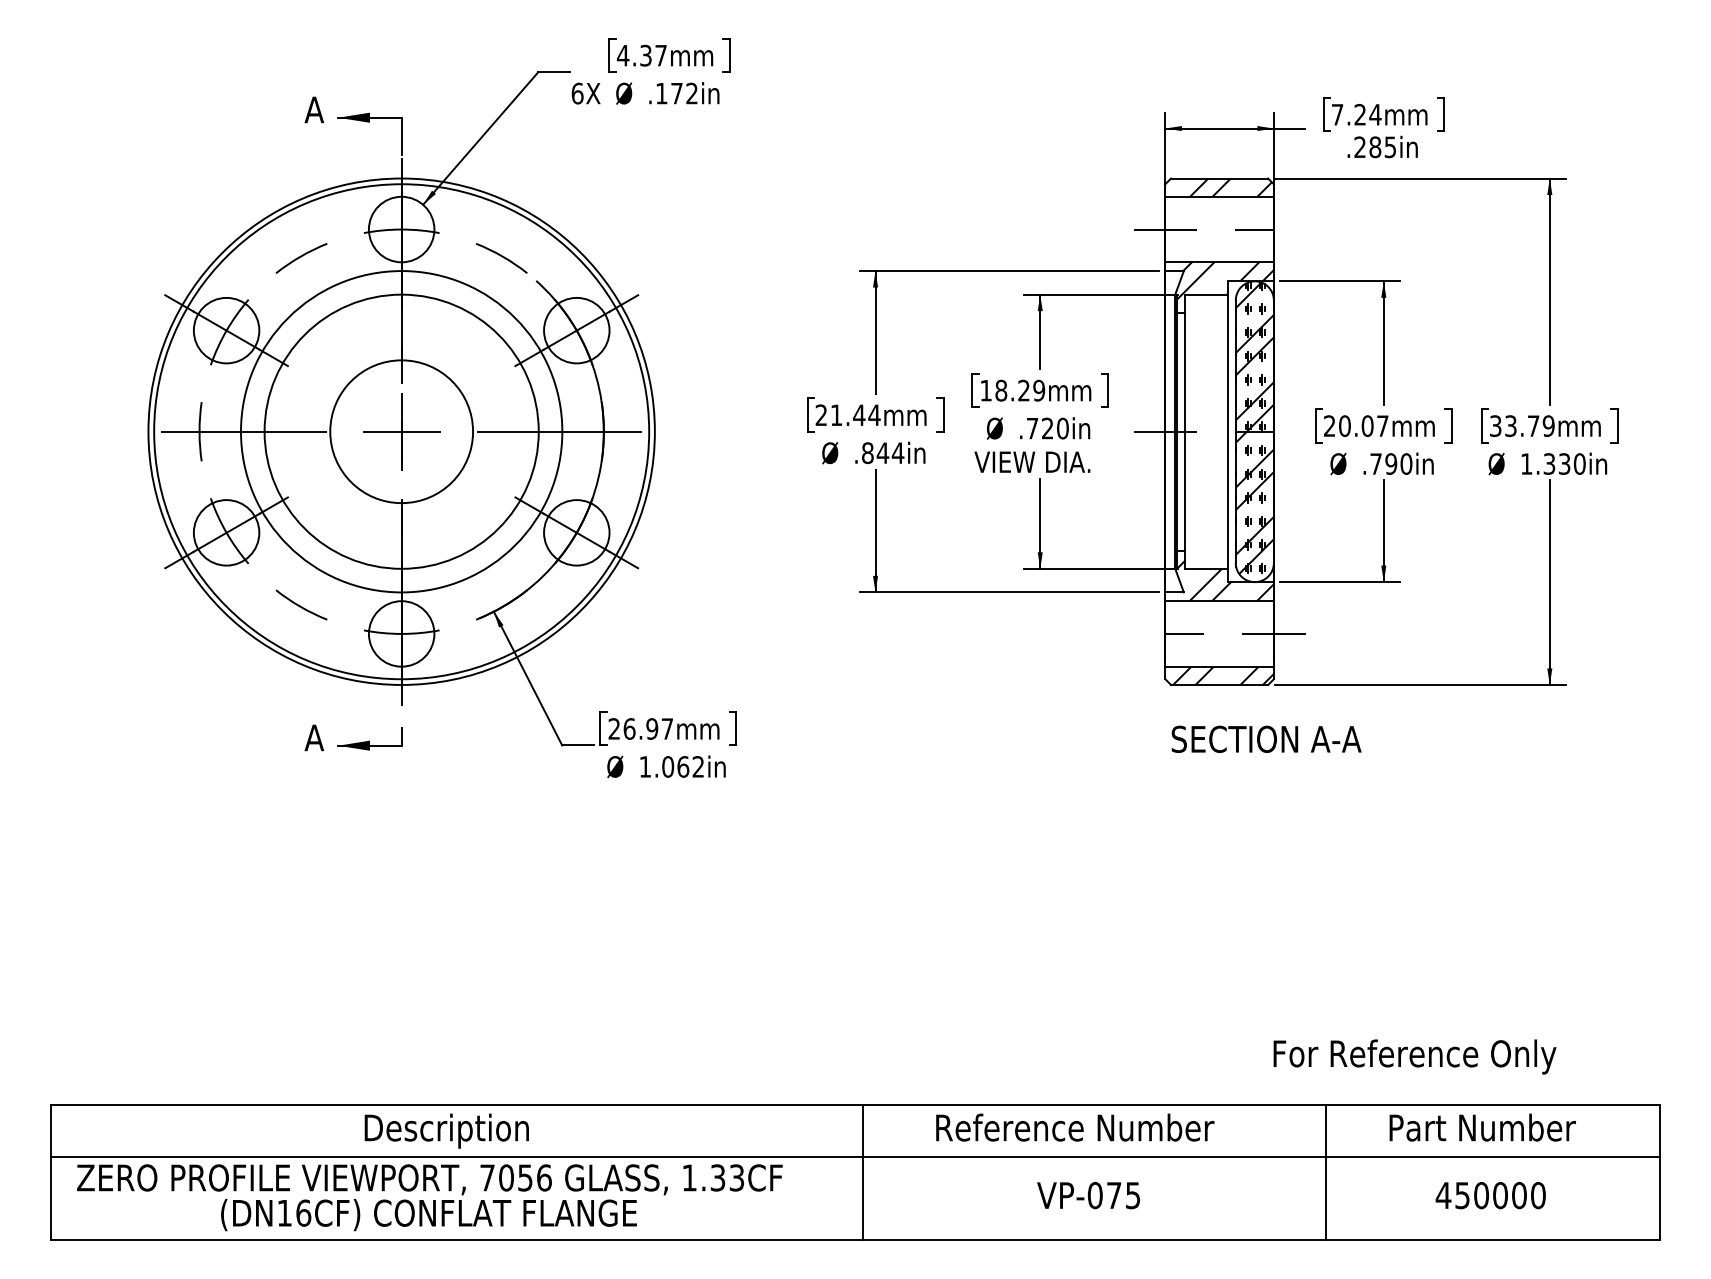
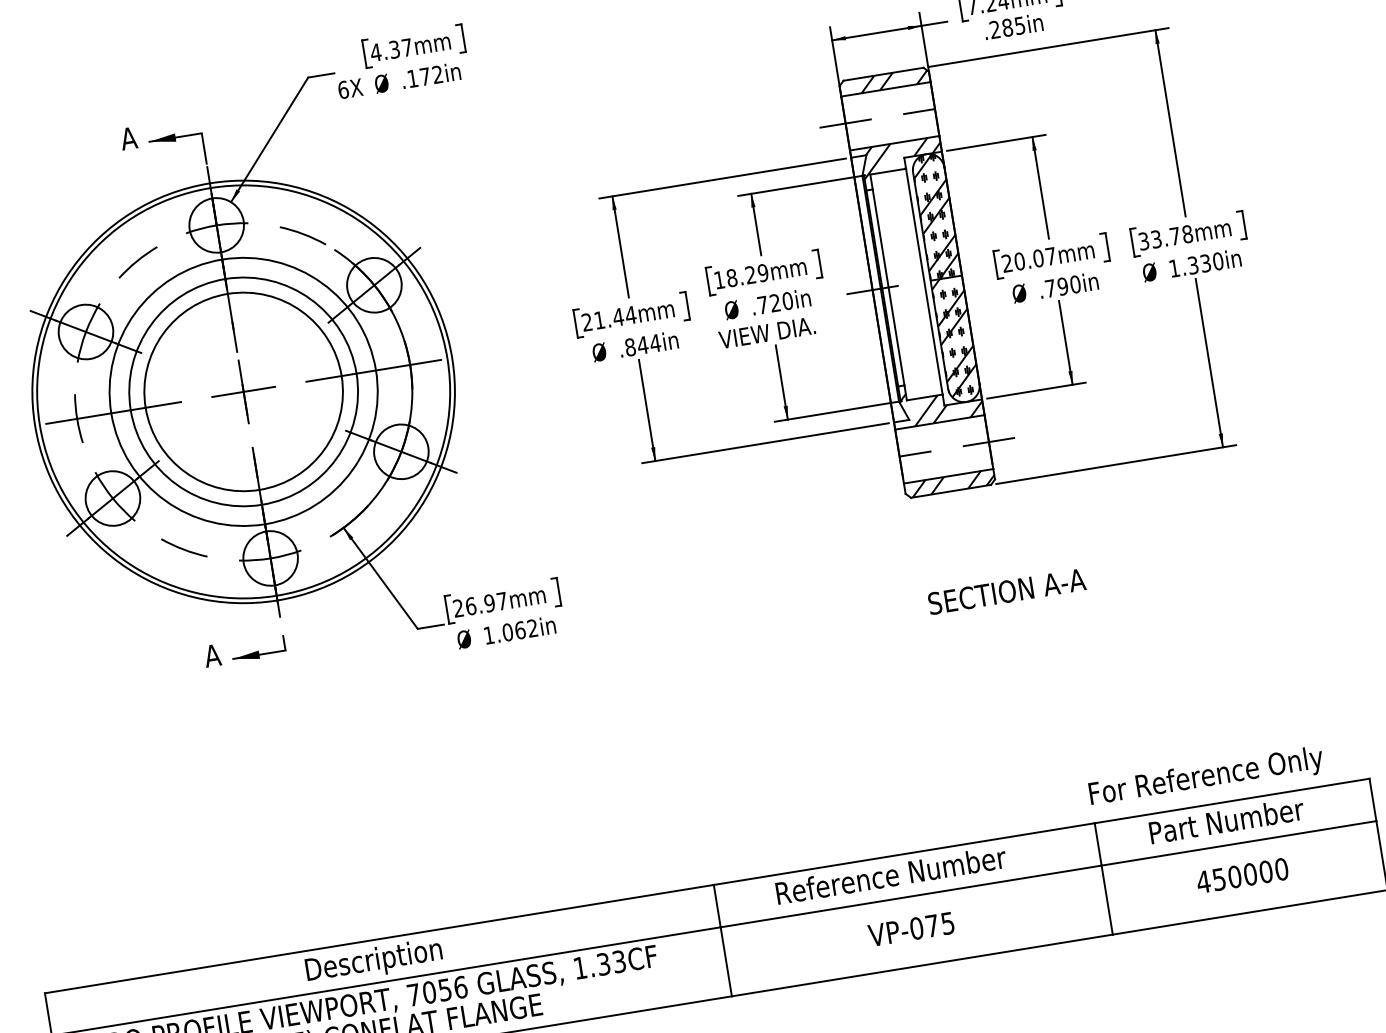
text: (1548, 425) -> (1187, 233), 33.79mm -> 33.78mm
circle: (401, 431) -> (243, 391), size x1.67
text: (1266, 738) -> (1006, 590), moved
text: (1414, 1056) -> (1206, 777), moved

